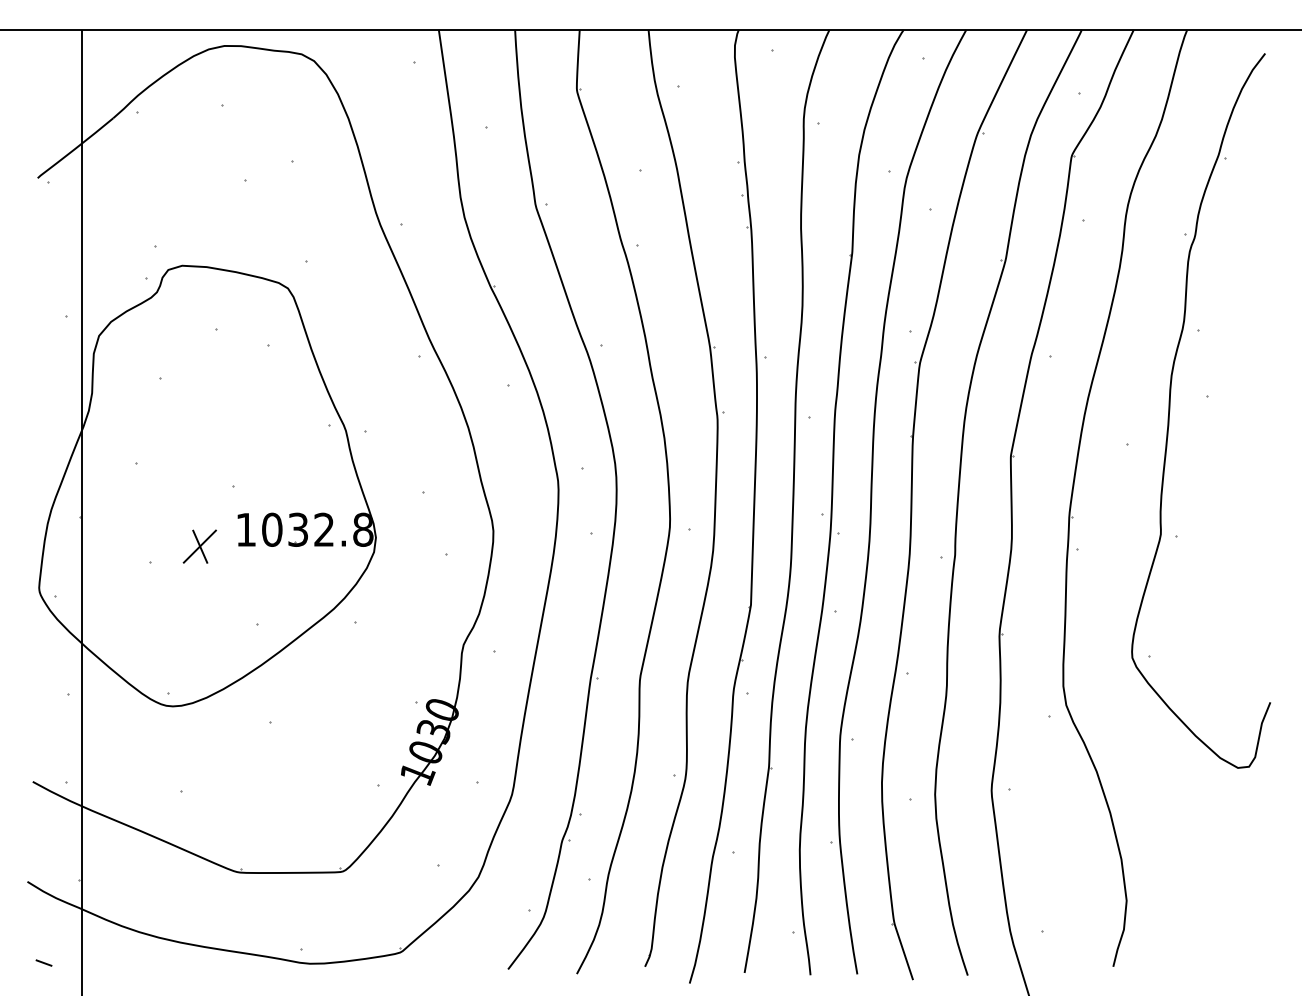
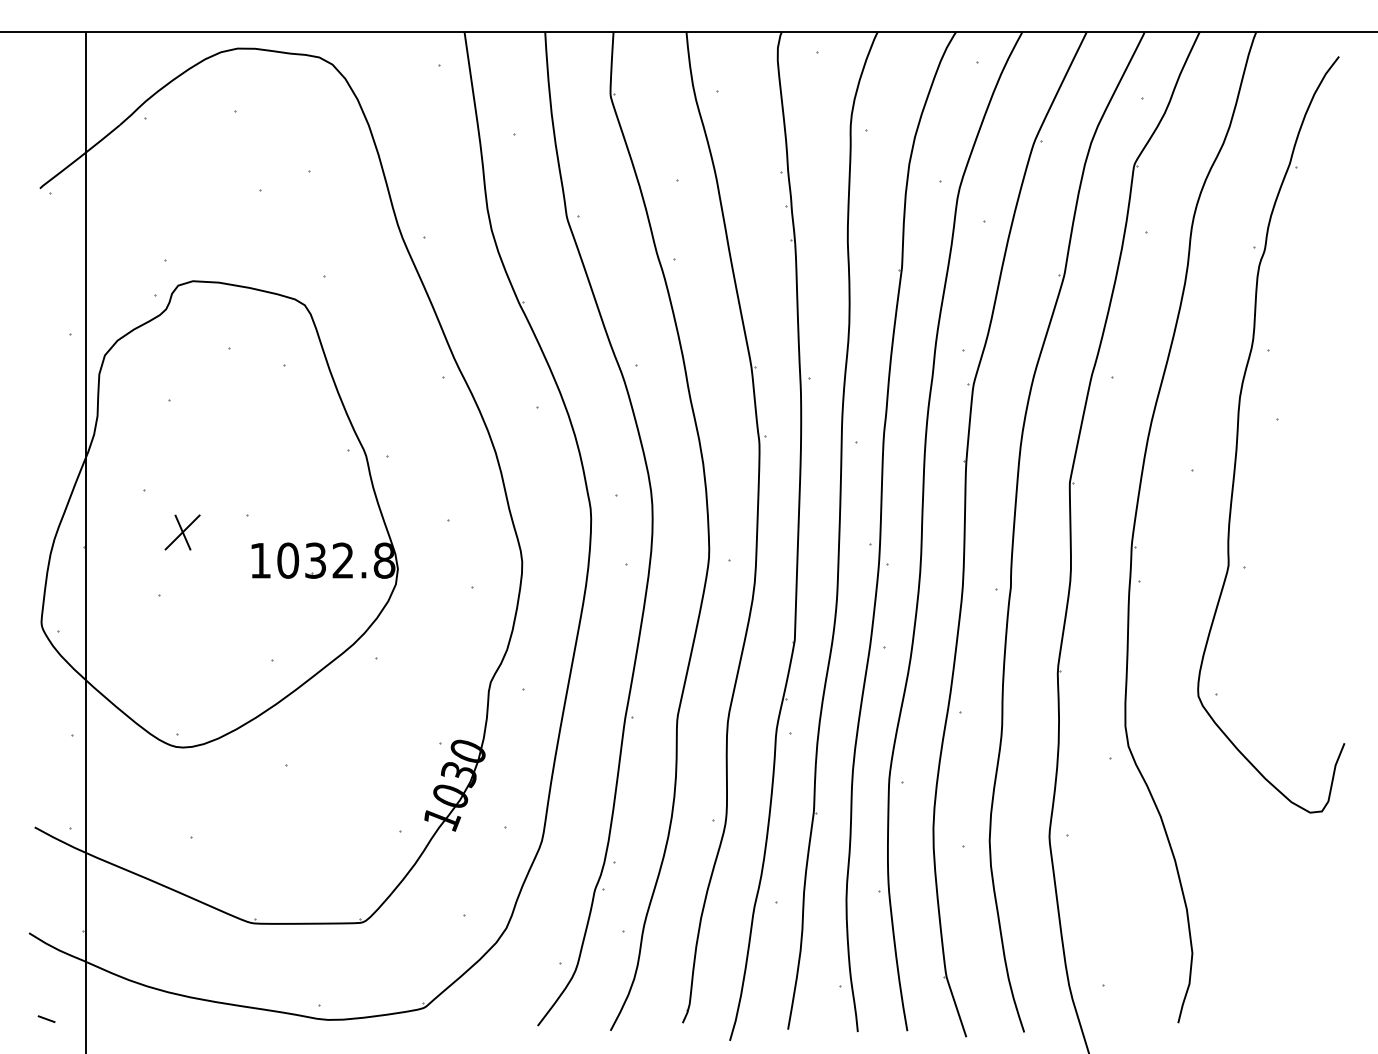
part: (199, 546) -> (182, 532), moved

